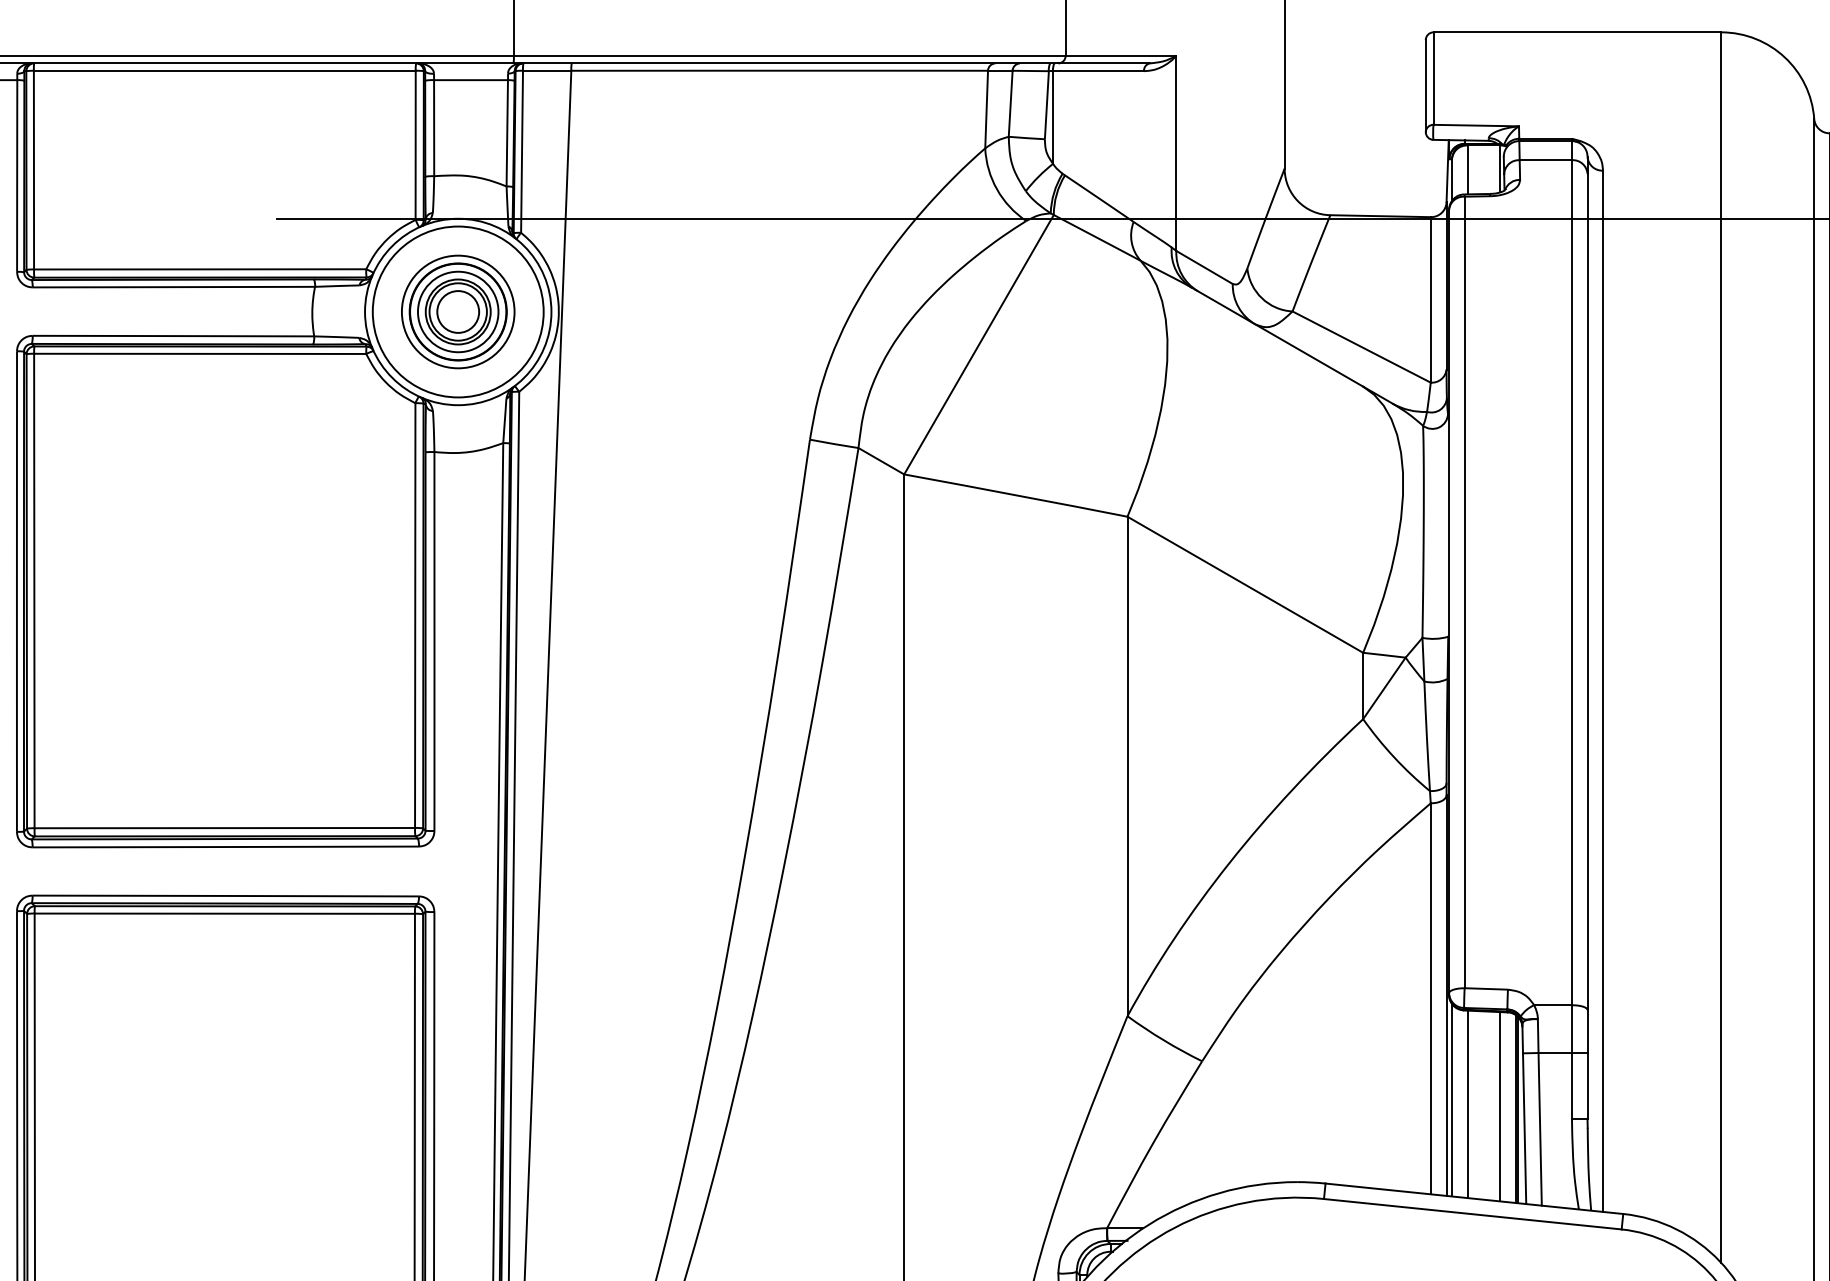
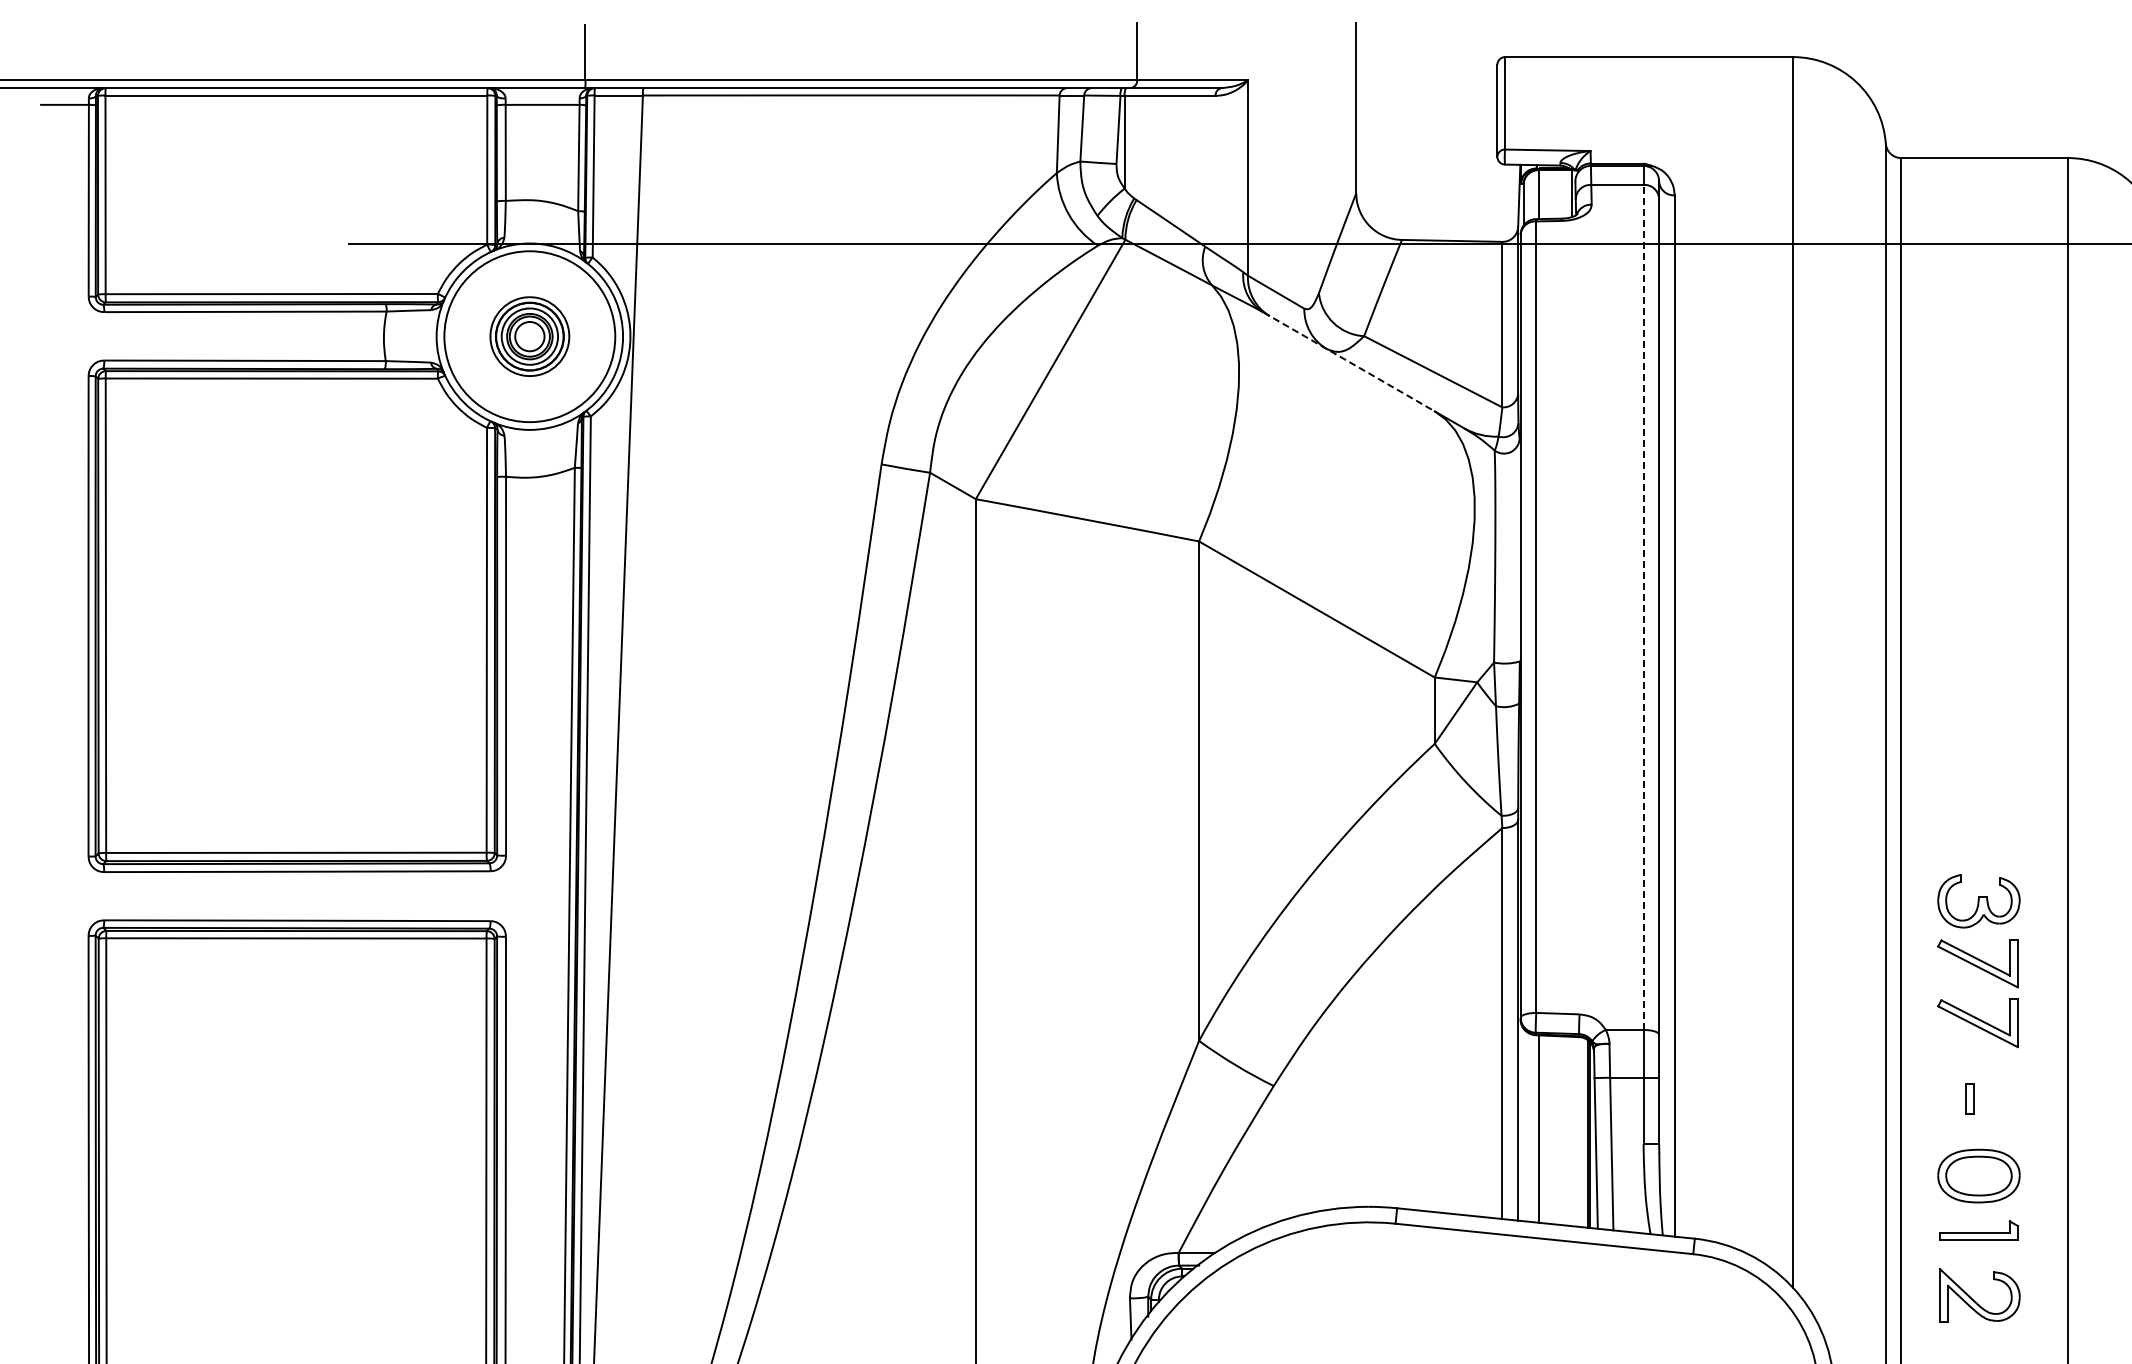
part: (457, 311) -> (529, 336), size x0.7
line: (1277, 336) -> (1349, 361), solid -> dashed
line: (1571, 582) -> (1643, 607), solid -> dashed
line: (1451, 1099) -> (1523, 1124), removed
line: (1500, 1106) -> (1572, 1131), removed

